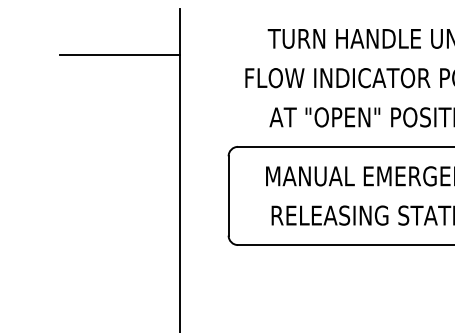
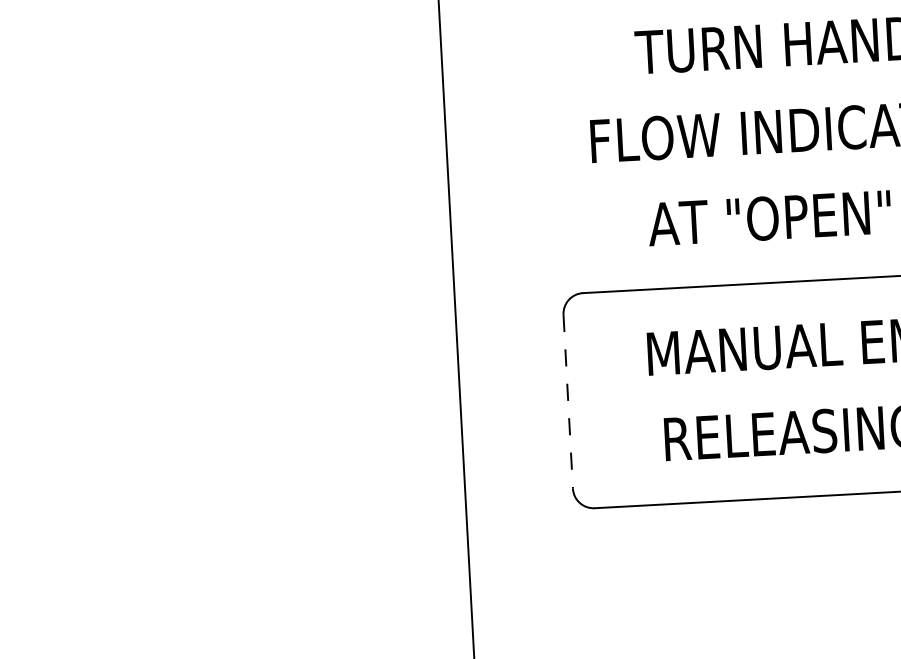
line: (119, 54) -> (312, 104), removed
line: (228, 195) -> (567, 400), solid -> dashed

